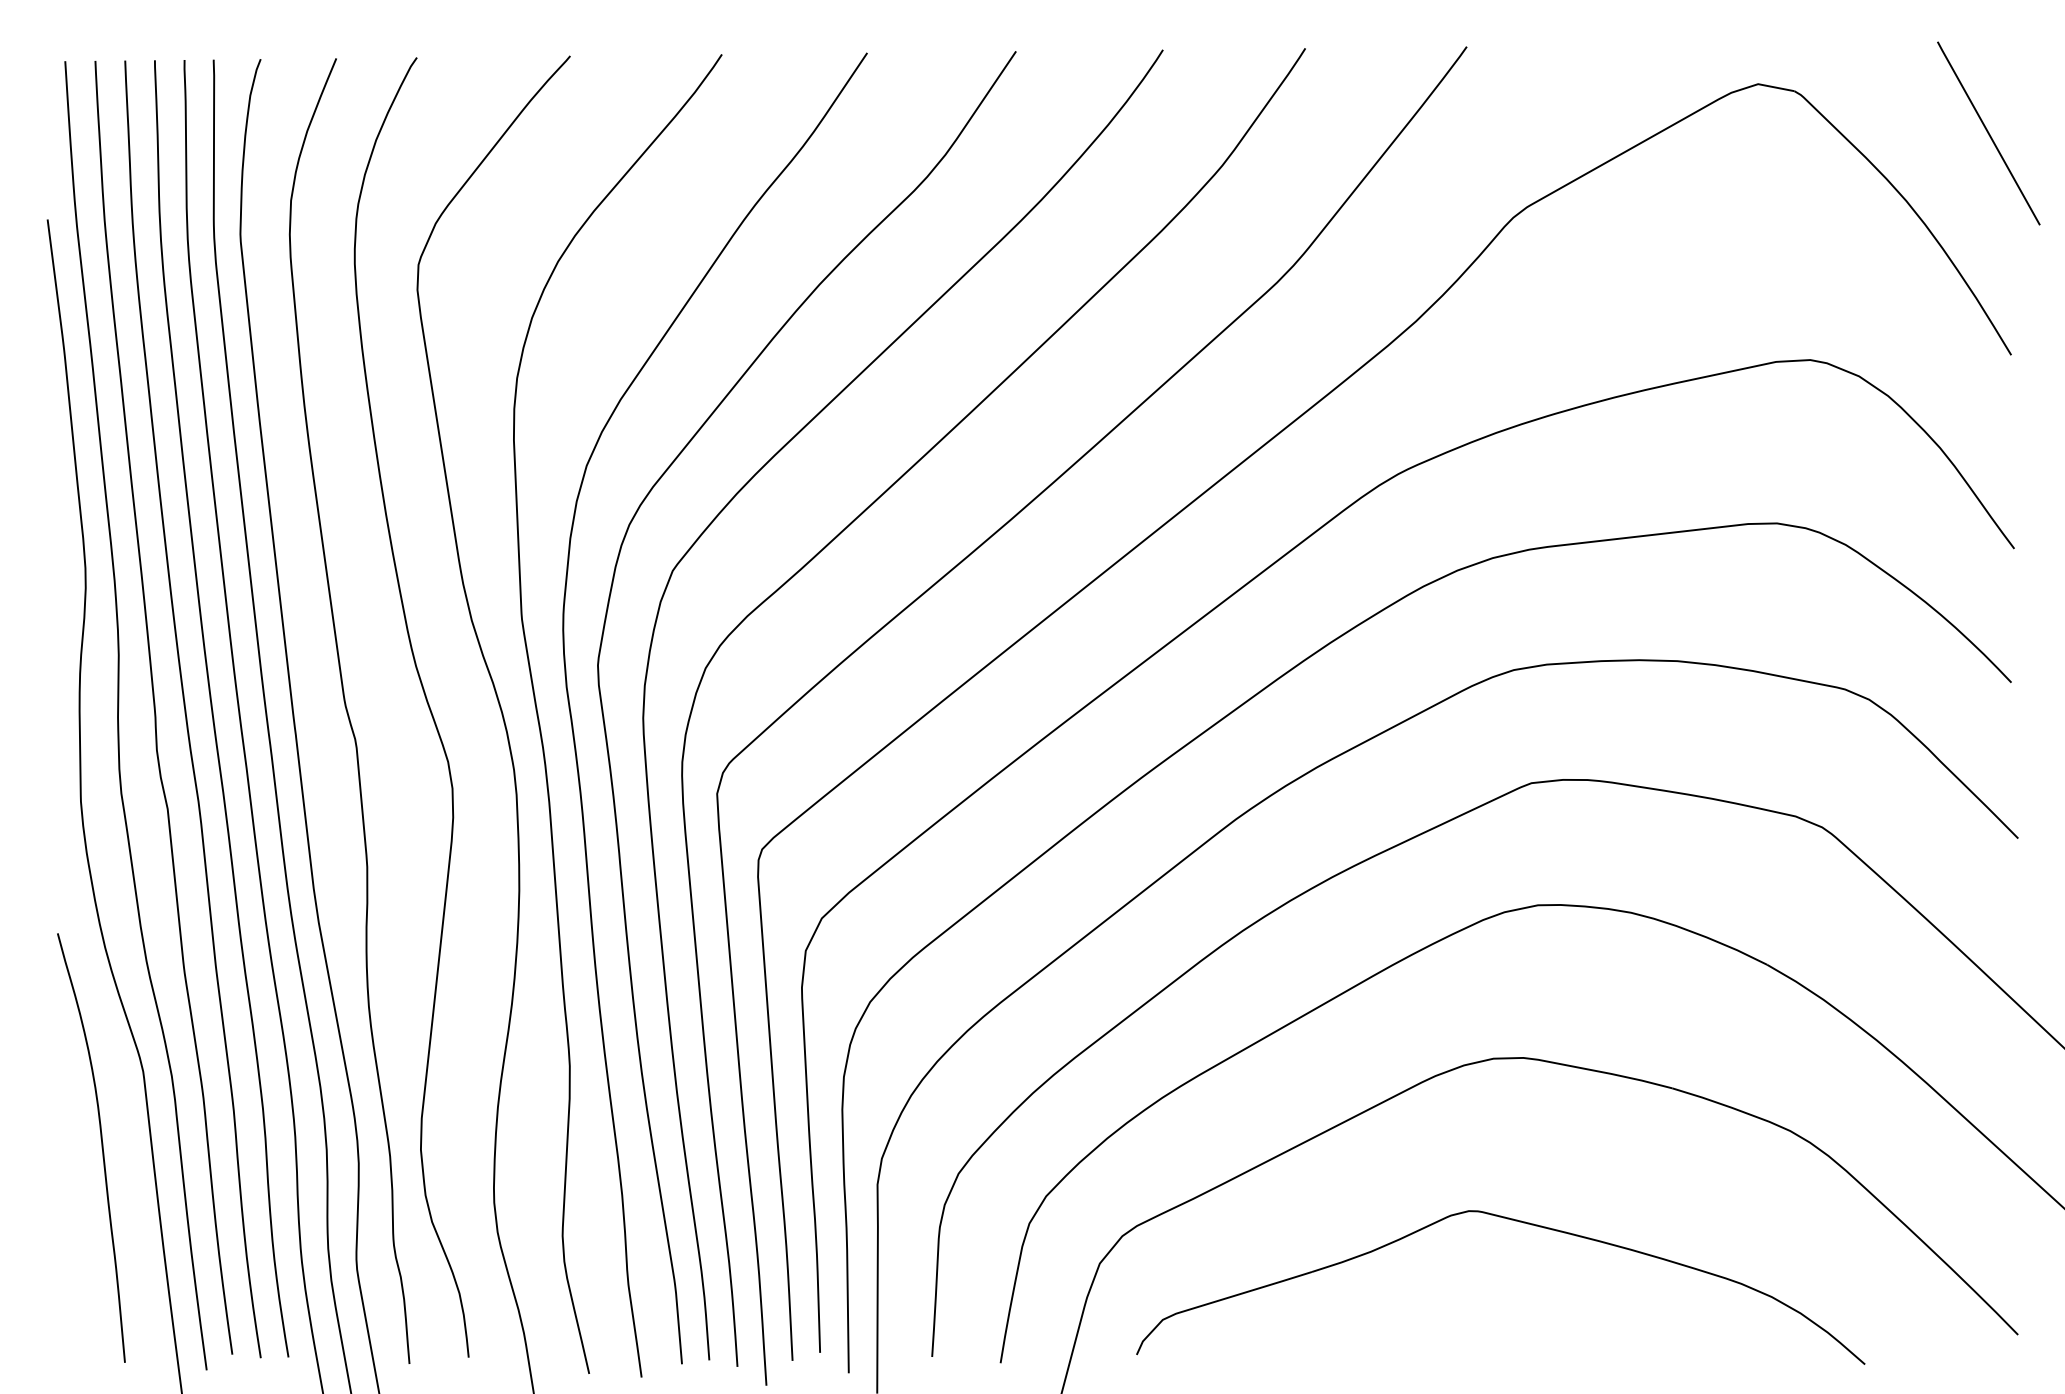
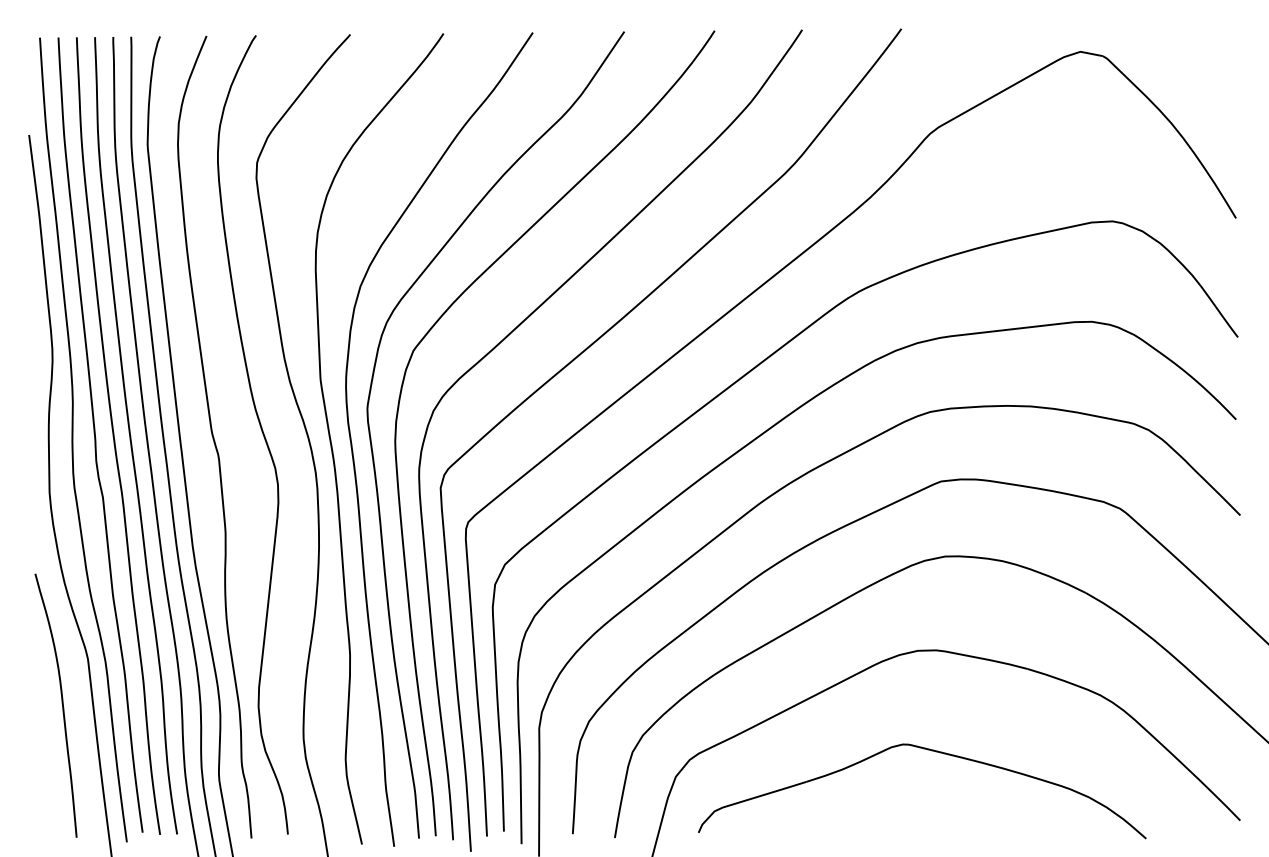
line: (1989, 132) -> (1222, 81), removed

